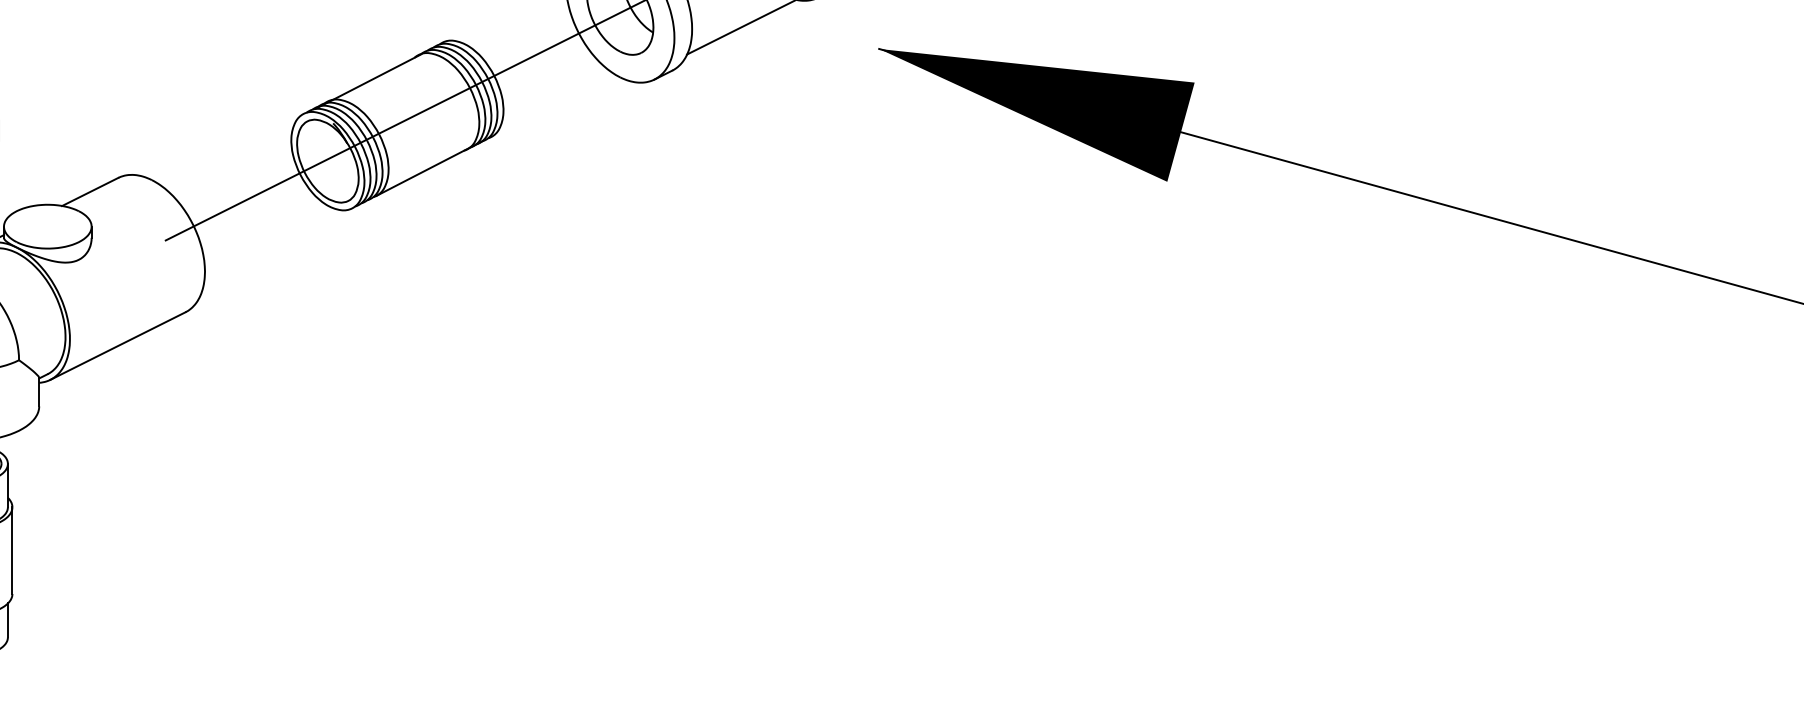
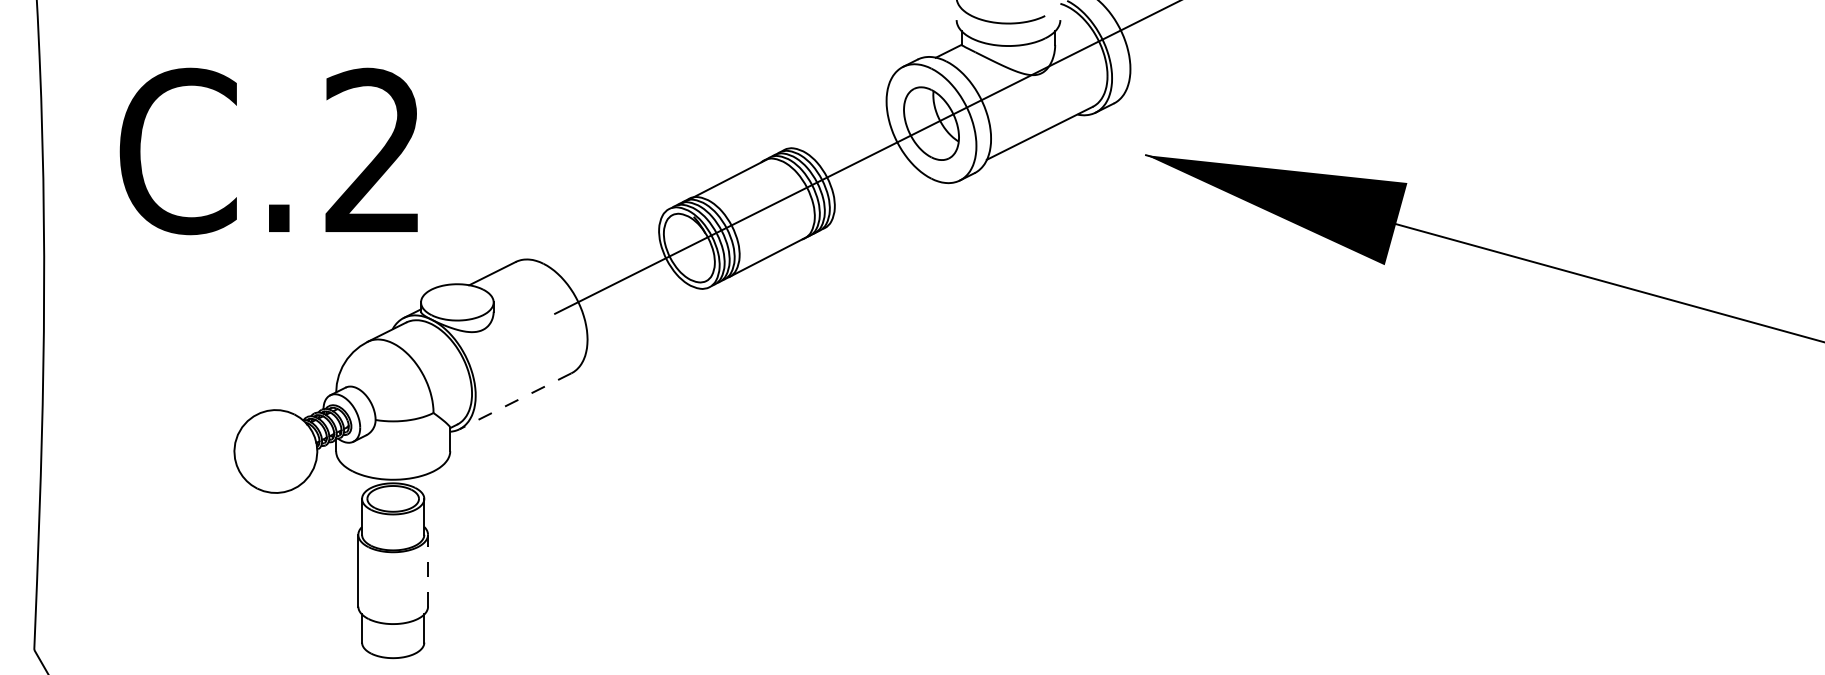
line: (117, 346) -> (515, 401), solid -> dashed
line: (12, 550) -> (428, 570), solid -> dashed

